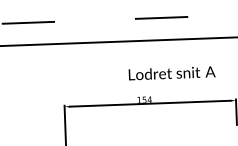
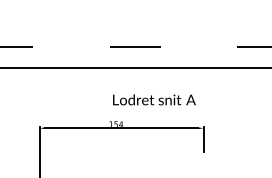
text: (172, 72) -> (154, 99), moved

